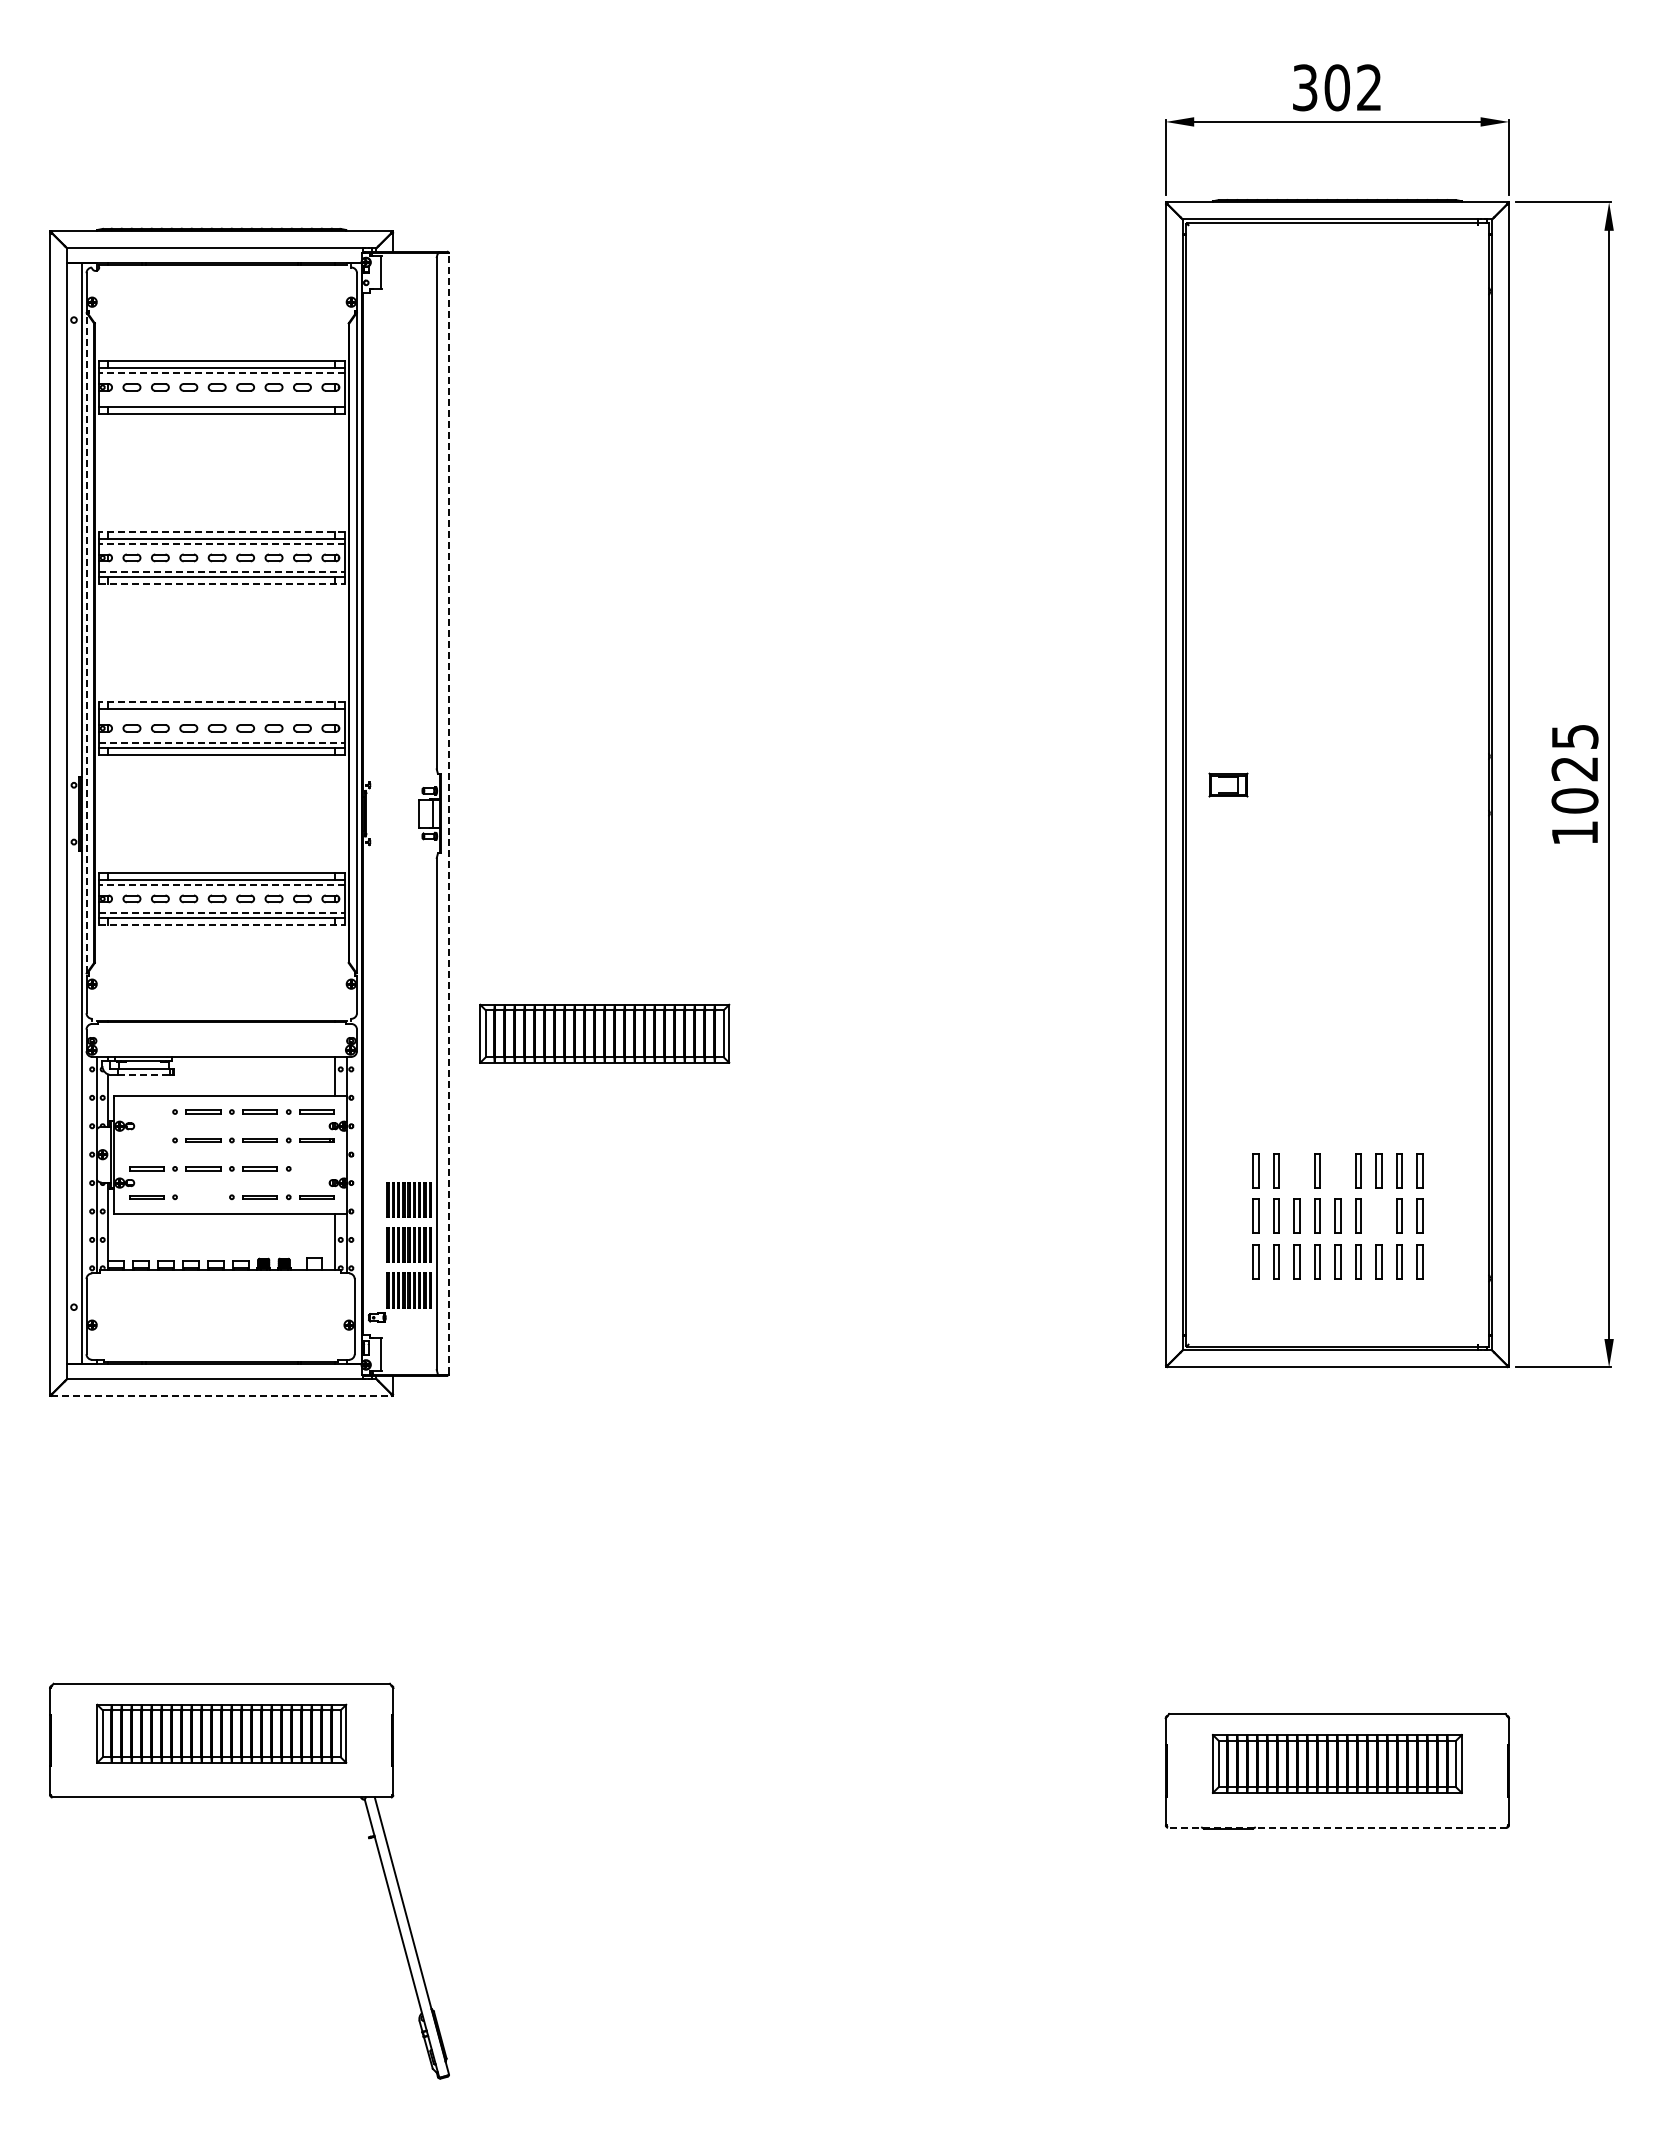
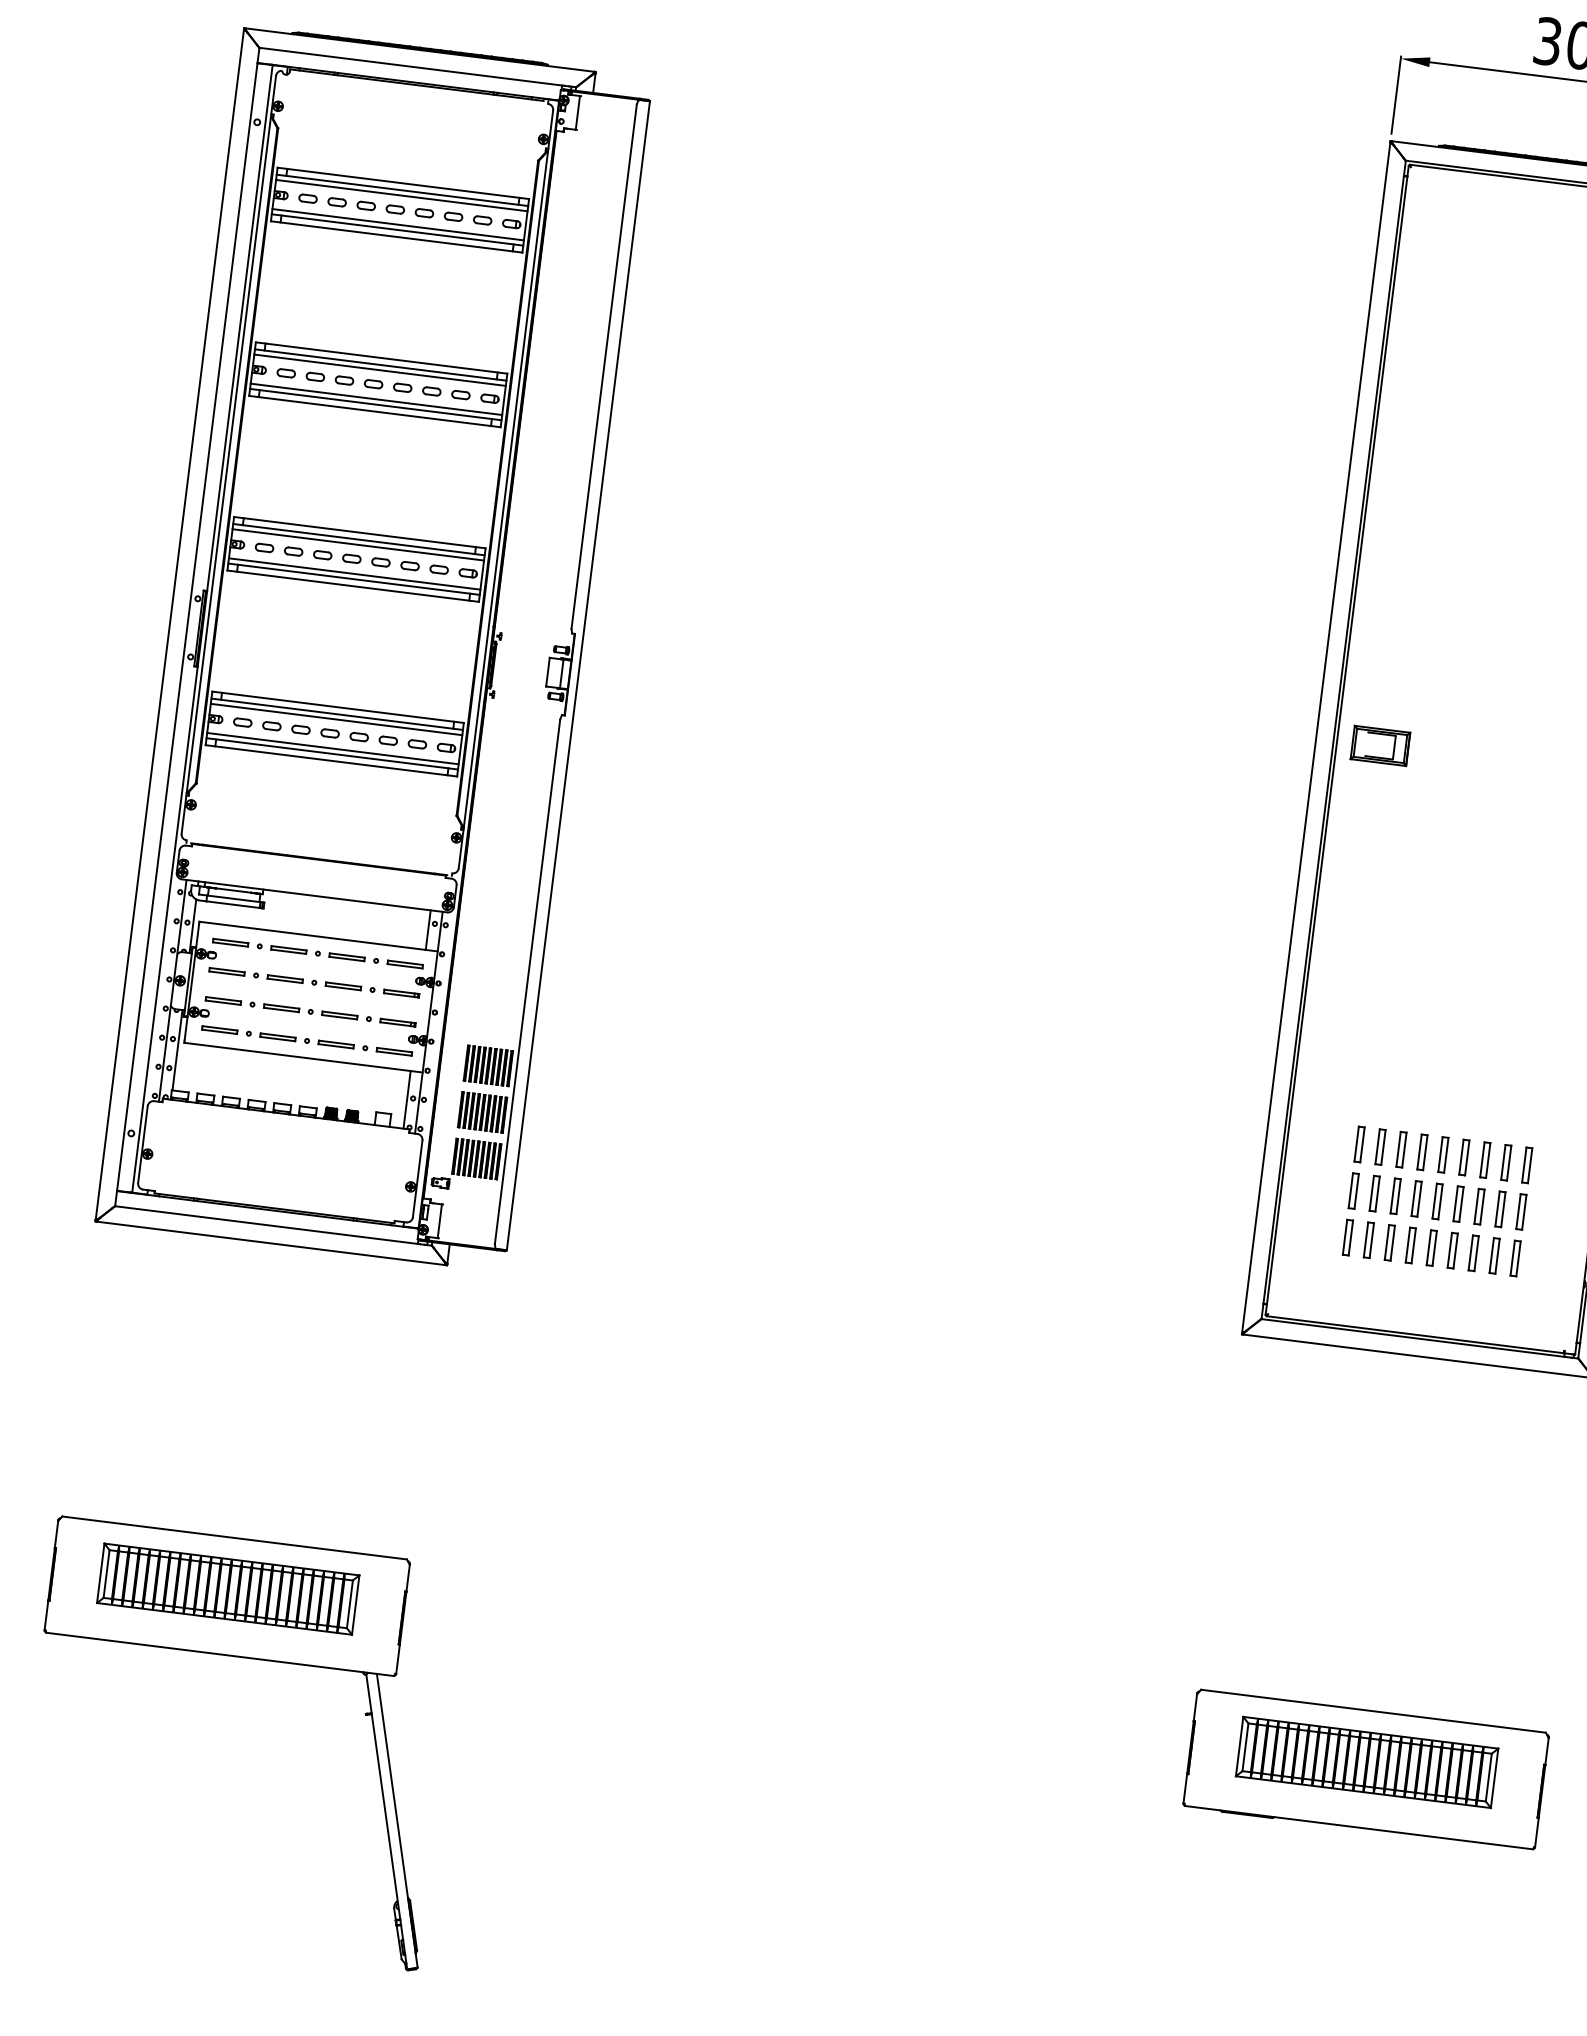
line: (221, 373) -> (401, 195), dashed -> solid
line: (221, 401) -> (397, 224), added
line: (221, 531) -> (381, 357), dashed -> solid
line: (221, 543) -> (379, 369), dashed -> solid
line: (221, 572) -> (376, 399), dashed -> solid
line: (221, 584) -> (374, 411), dashed -> solid
line: (86, 642) -> (228, 454), dashed -> solid
line: (221, 702) -> (359, 532), dashed -> solid
line: (221, 714) -> (358, 545), added
line: (221, 742) -> (354, 573), dashed -> solid
part: (1228, 784) -> (1380, 745), size x1.43
line: (449, 813) -> (578, 675), dashed -> solid
line: (221, 884) -> (336, 719), dashed -> solid
line: (221, 913) -> (332, 748), dashed -> solid
line: (221, 925) -> (331, 761), dashed -> solid
part: (604, 1033) -> (709, 920), removed
line: (144, 1075) -> (233, 905), dashed -> solid
part: (146, 1111) -> (230, 942), added
line: (146, 1139) -> (226, 970), added
part: (316, 1168) -> (397, 1022), added
part: (1296, 1170) -> (1400, 1149), added
part: (1337, 1170) -> (1442, 1154), added
line: (203, 1196) -> (278, 1036), added
part: (1378, 1215) -> (1479, 1205), added
line: (221, 1396) -> (271, 1243), dashed -> solid
line: (1336, 1827) -> (1358, 1827), dashed -> solid

